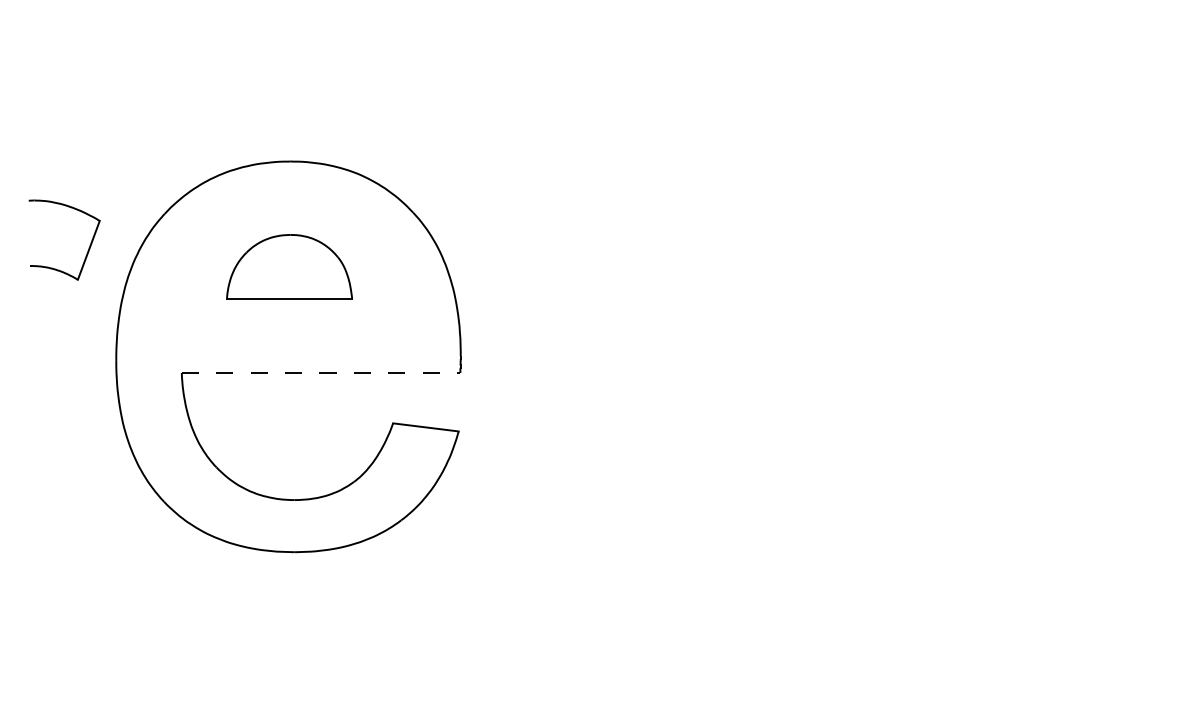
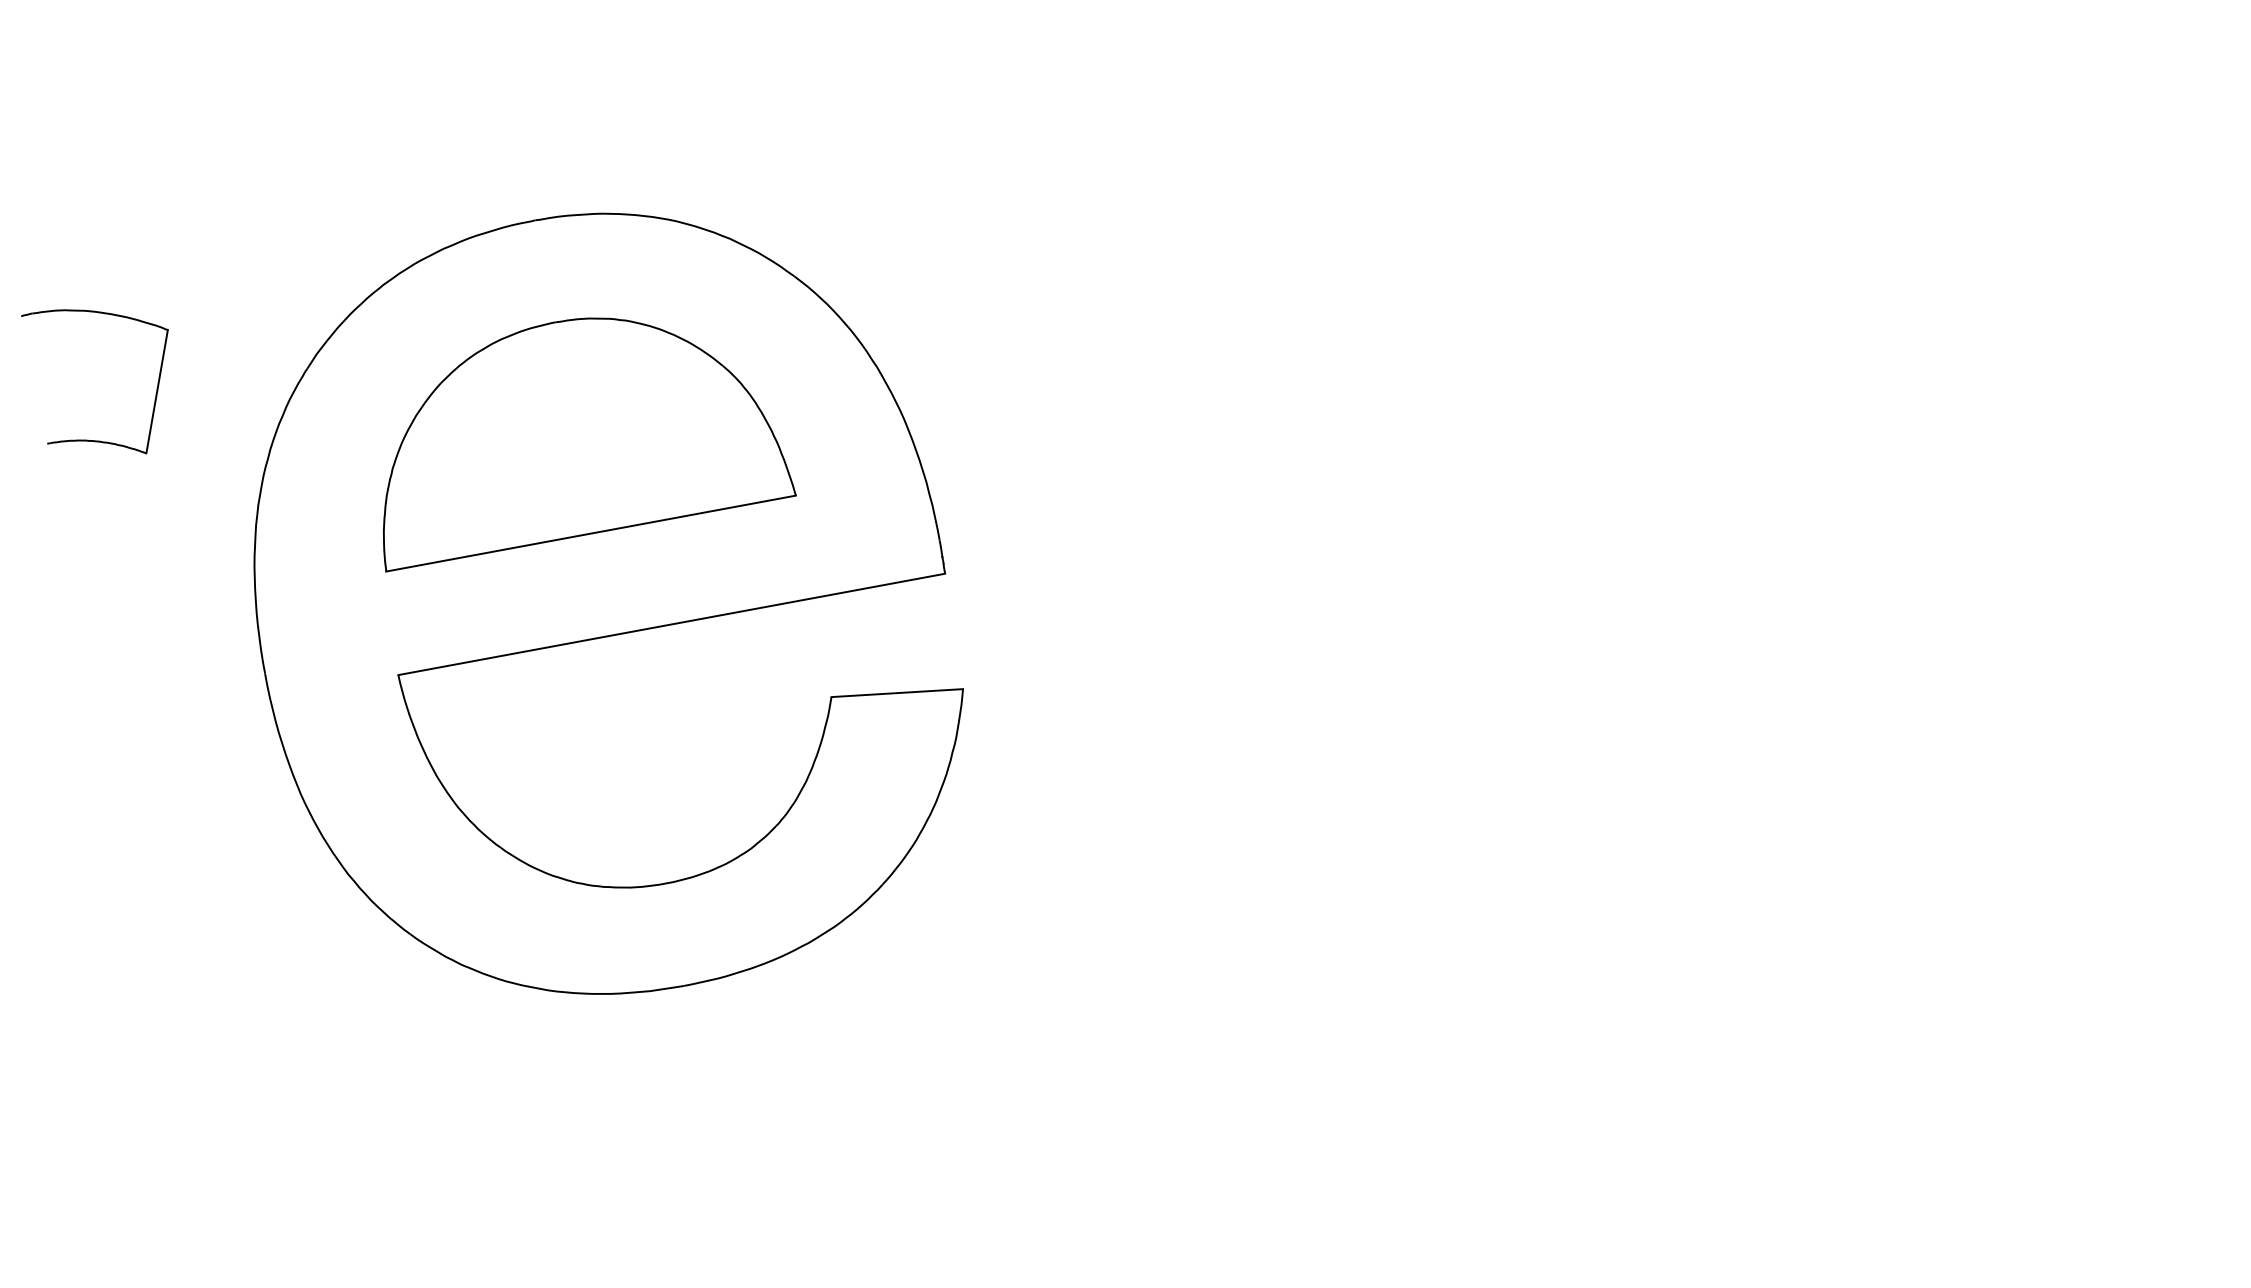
part: (87, 250) -> (154, 392), moved
part: (289, 266) -> (571, 426), size x1.67
line: (321, 372) -> (672, 623), dashed -> solid

